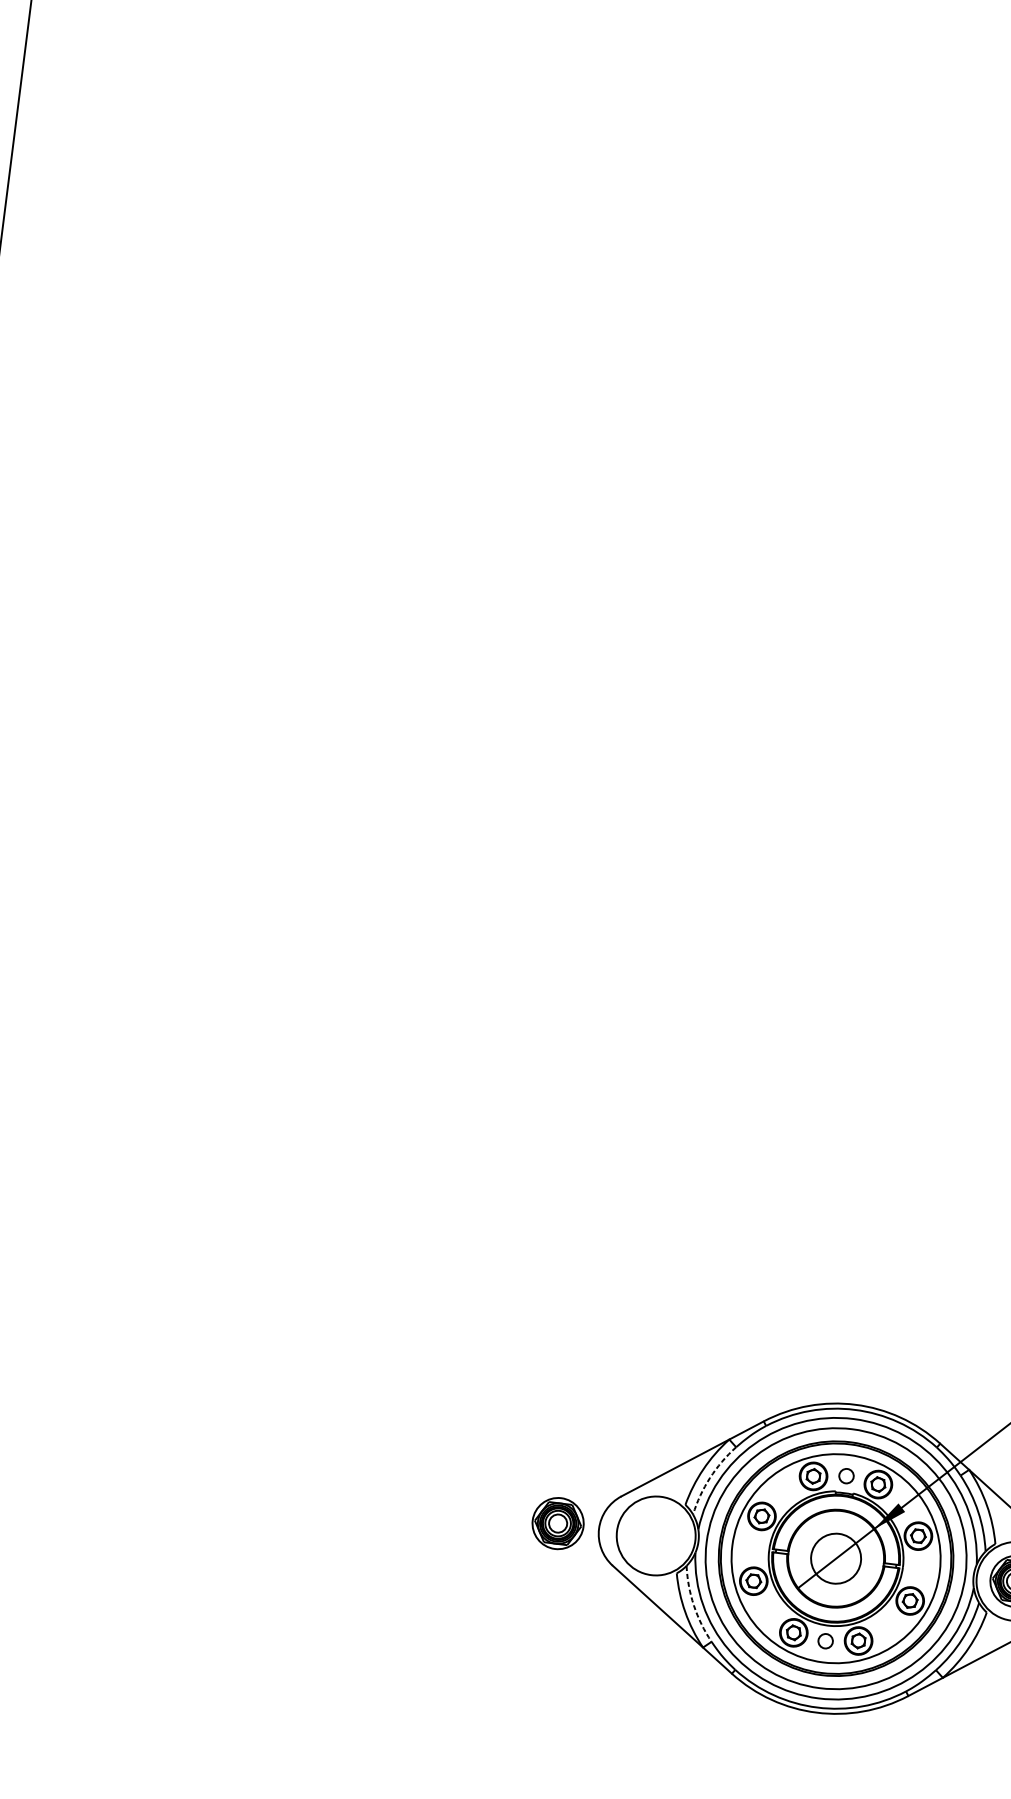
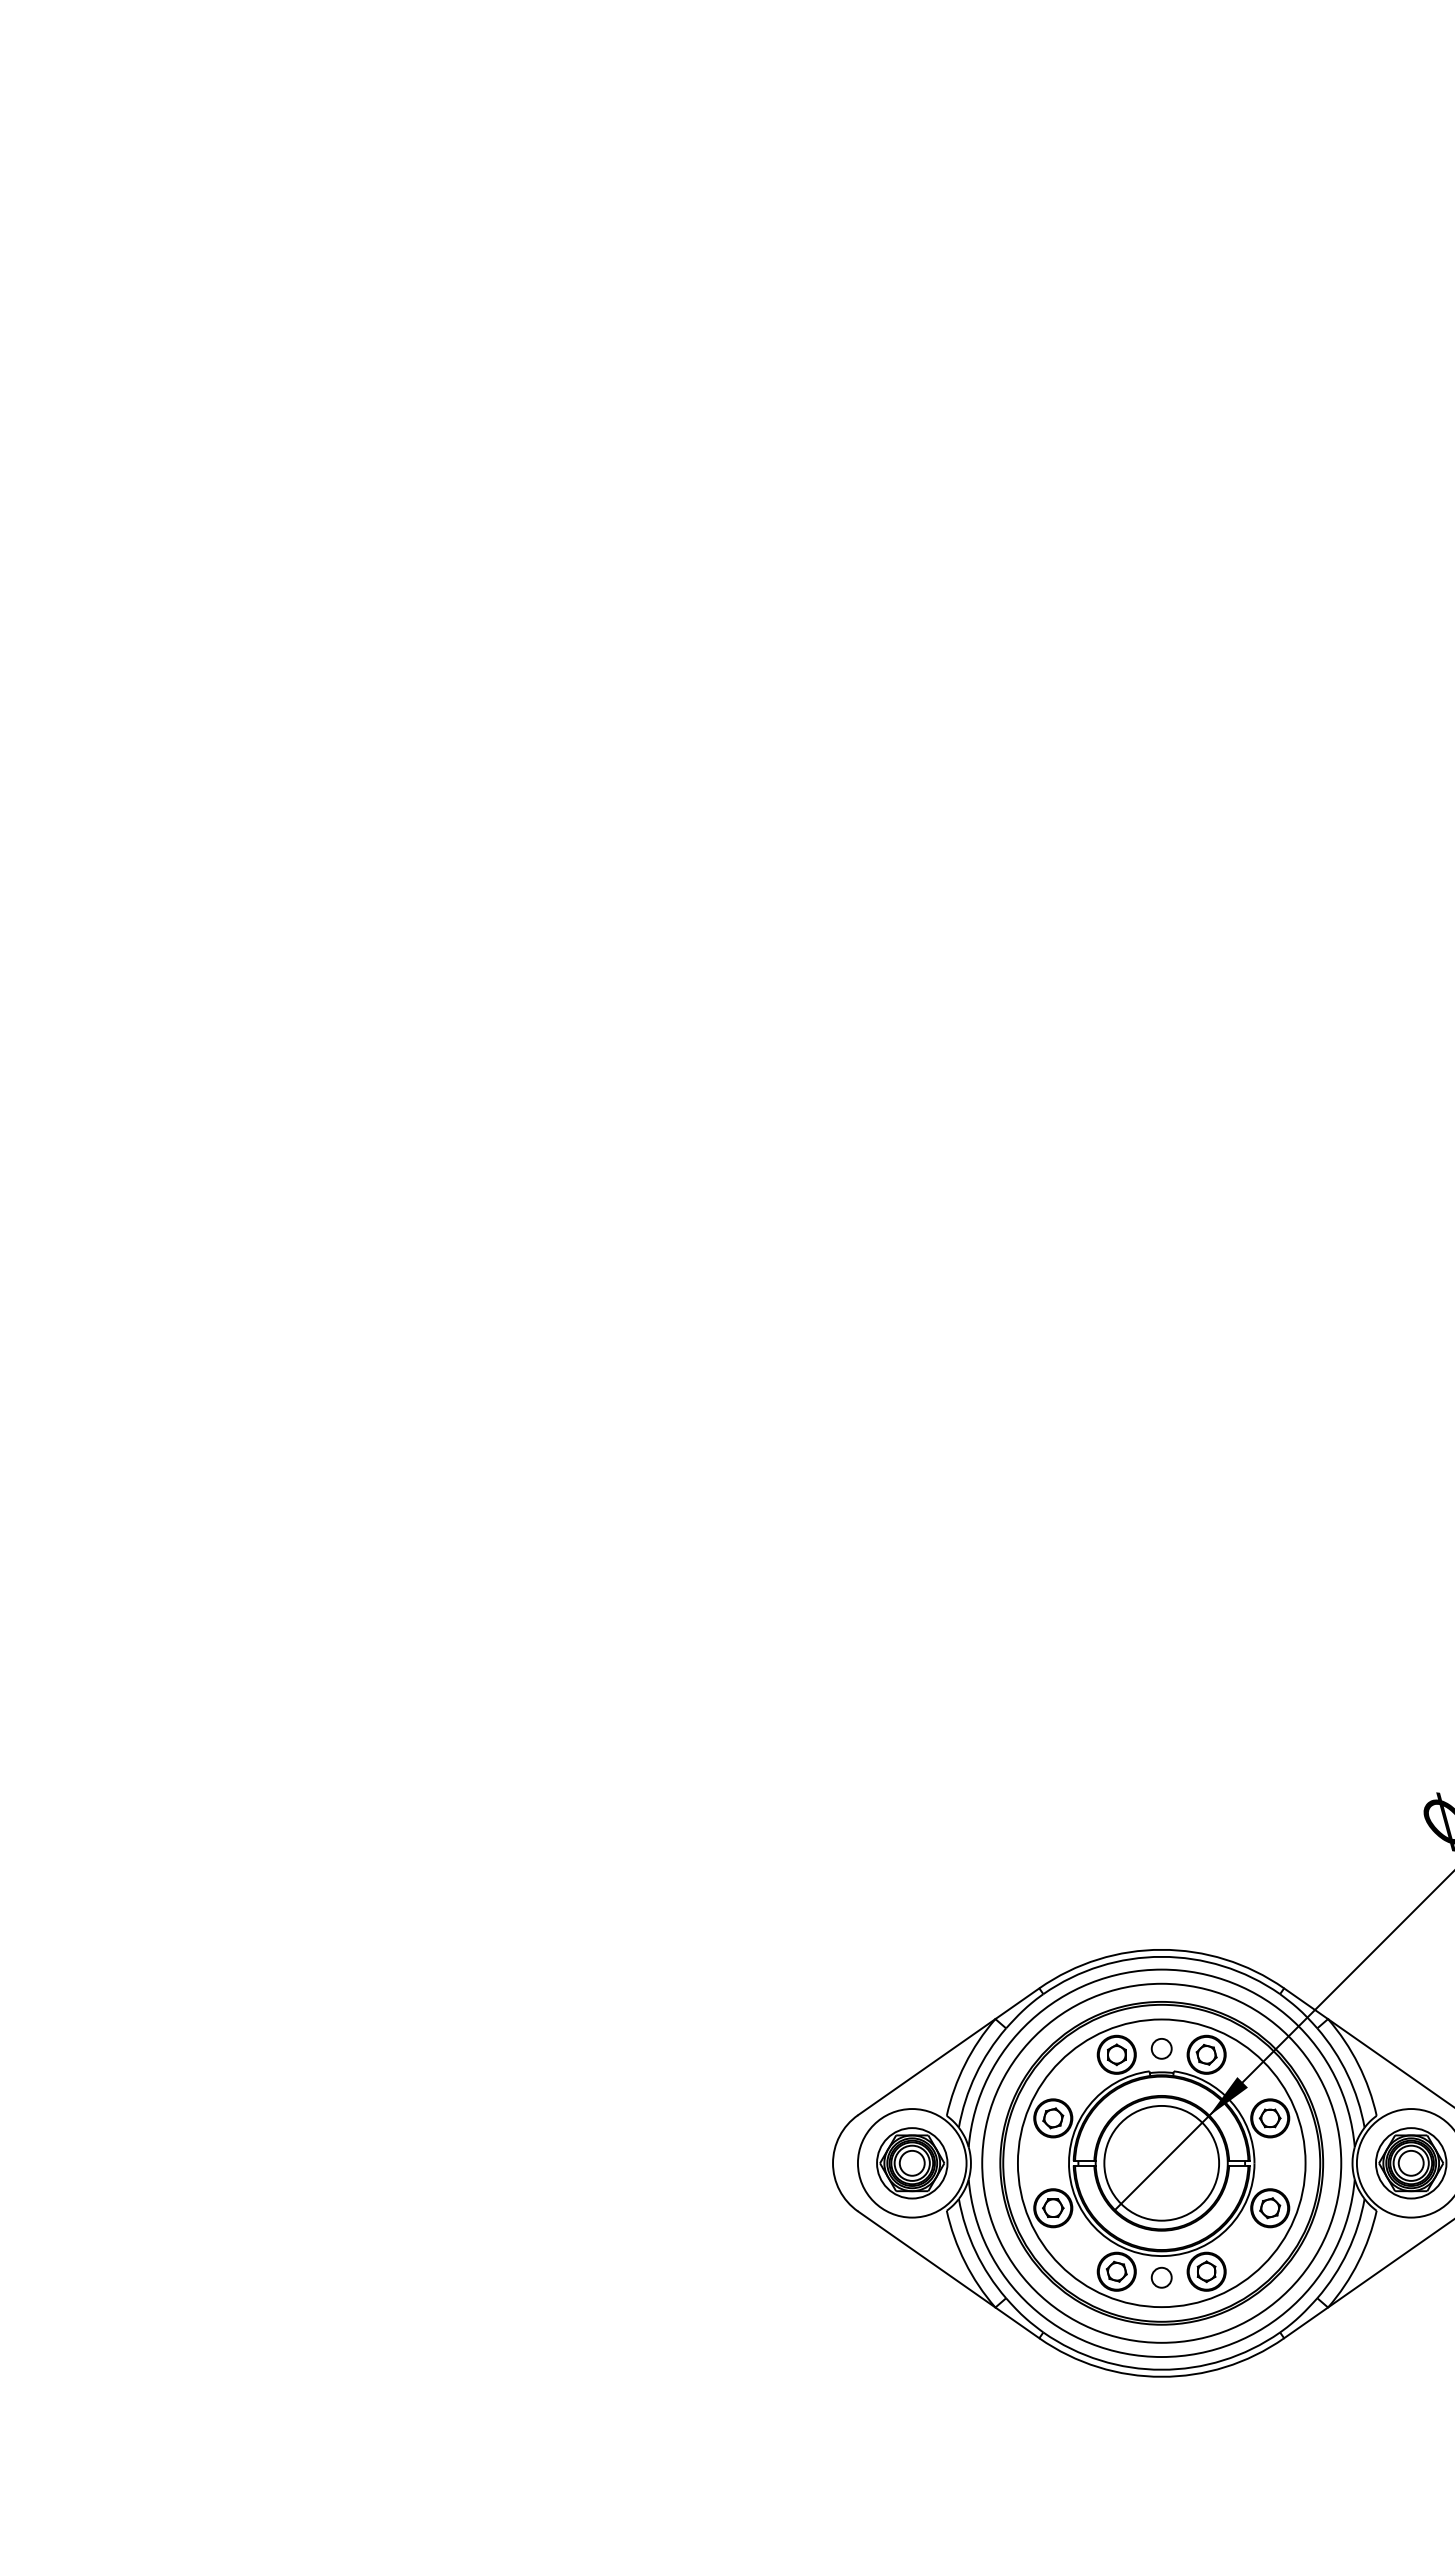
arc: (709, 1477) -> (975, 2074), dashed -> solid
part: (558, 1523) -> (912, 2163), moved
circle: (835, 1558) -> (1161, 2162), size x1.67
arc: (693, 1605) -> (975, 2251), dashed -> solid

